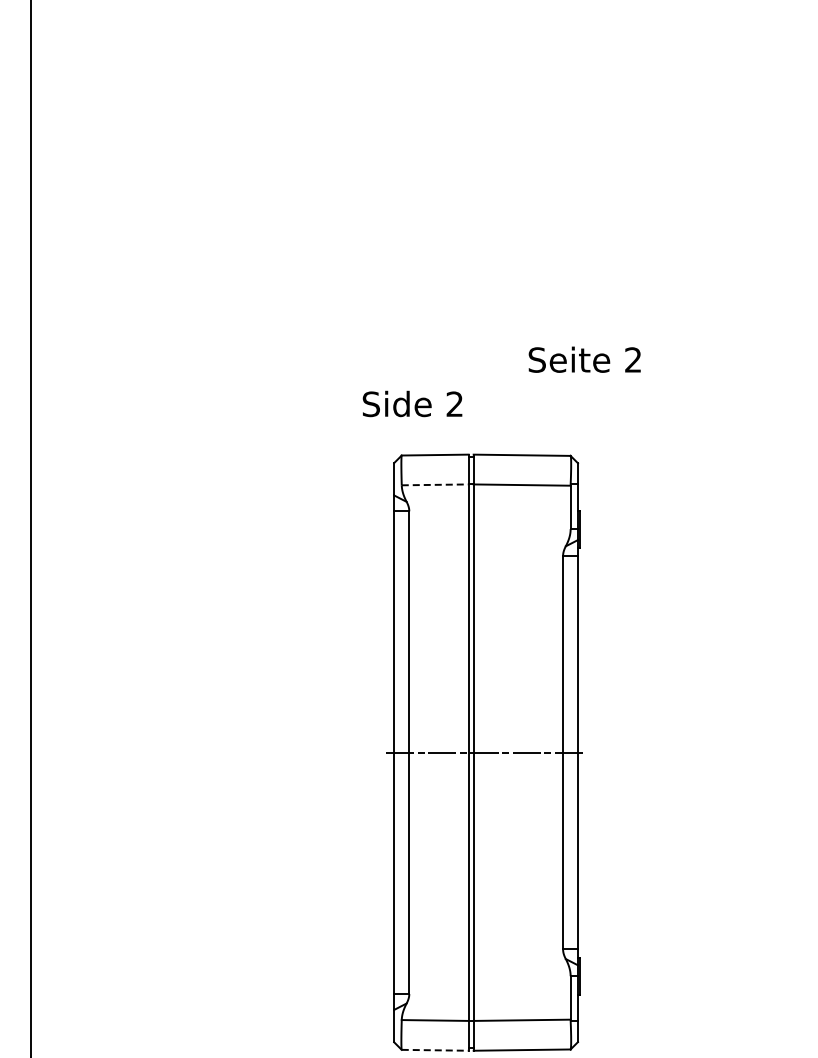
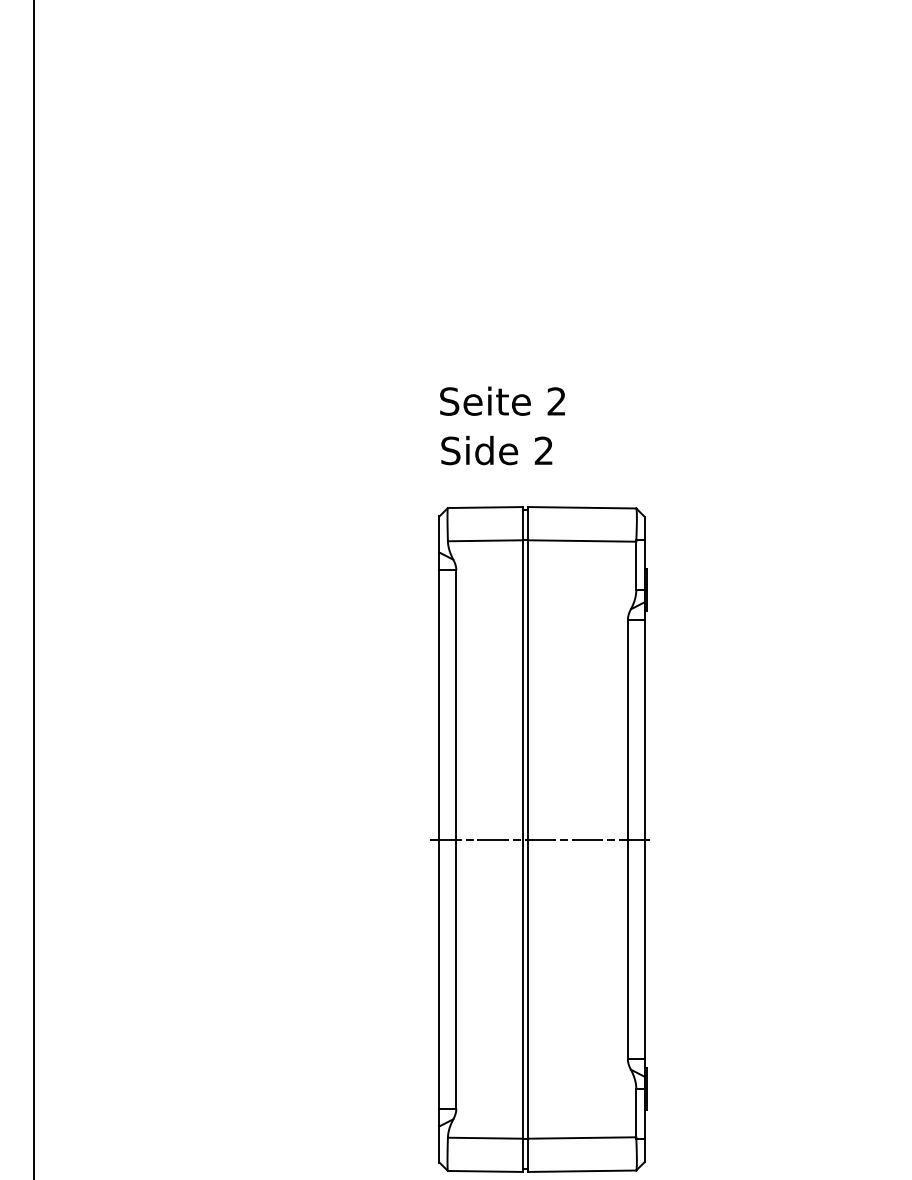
text: (584, 359) -> (502, 400), moved
text: (412, 403) -> (496, 450), moved
line: (435, 484) -> (485, 540), dashed -> solid
line: (435, 1050) -> (485, 1171), dashed -> solid

